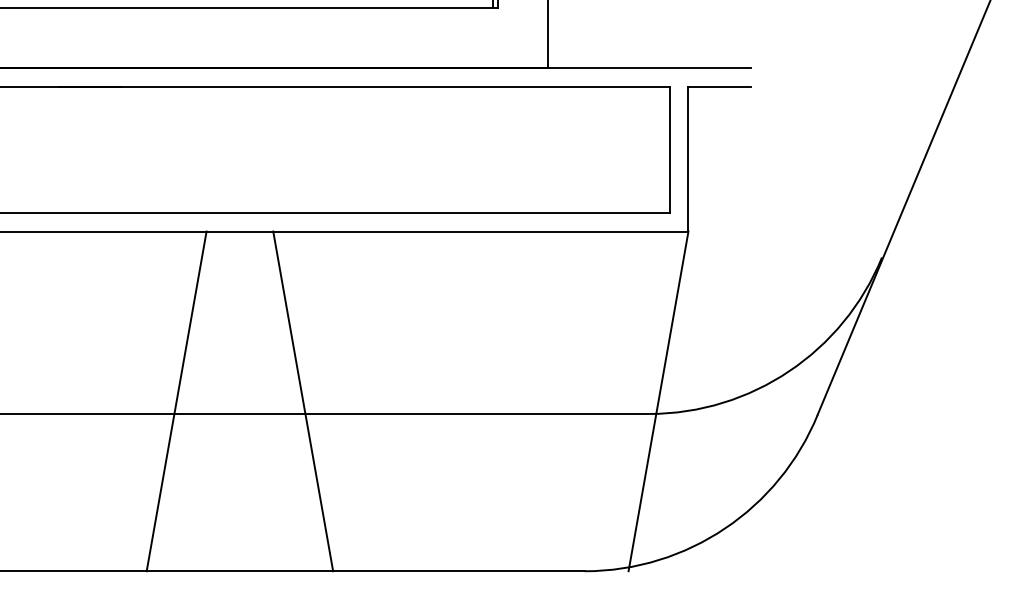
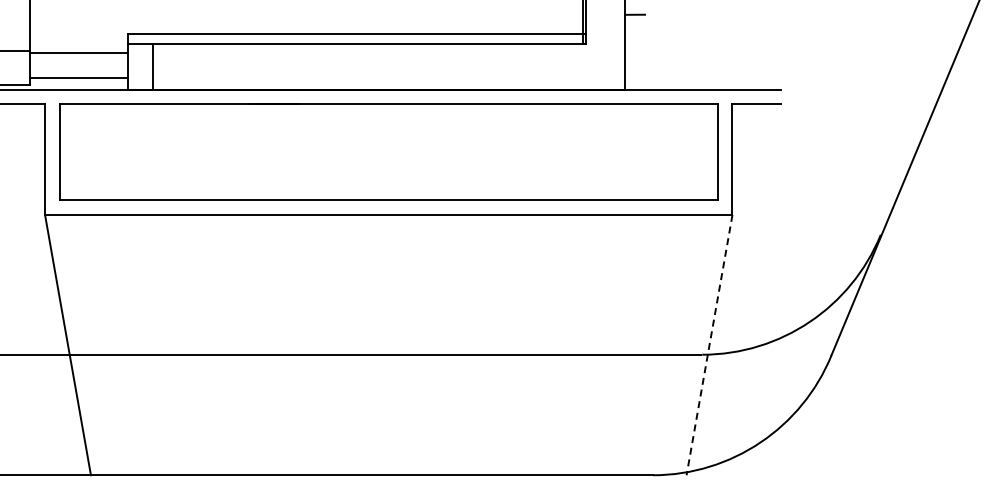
line: (176, 400) -> (340, 344), removed
line: (303, 400) -> (437, 344), removed
line: (658, 401) -> (709, 345), solid -> dashed

